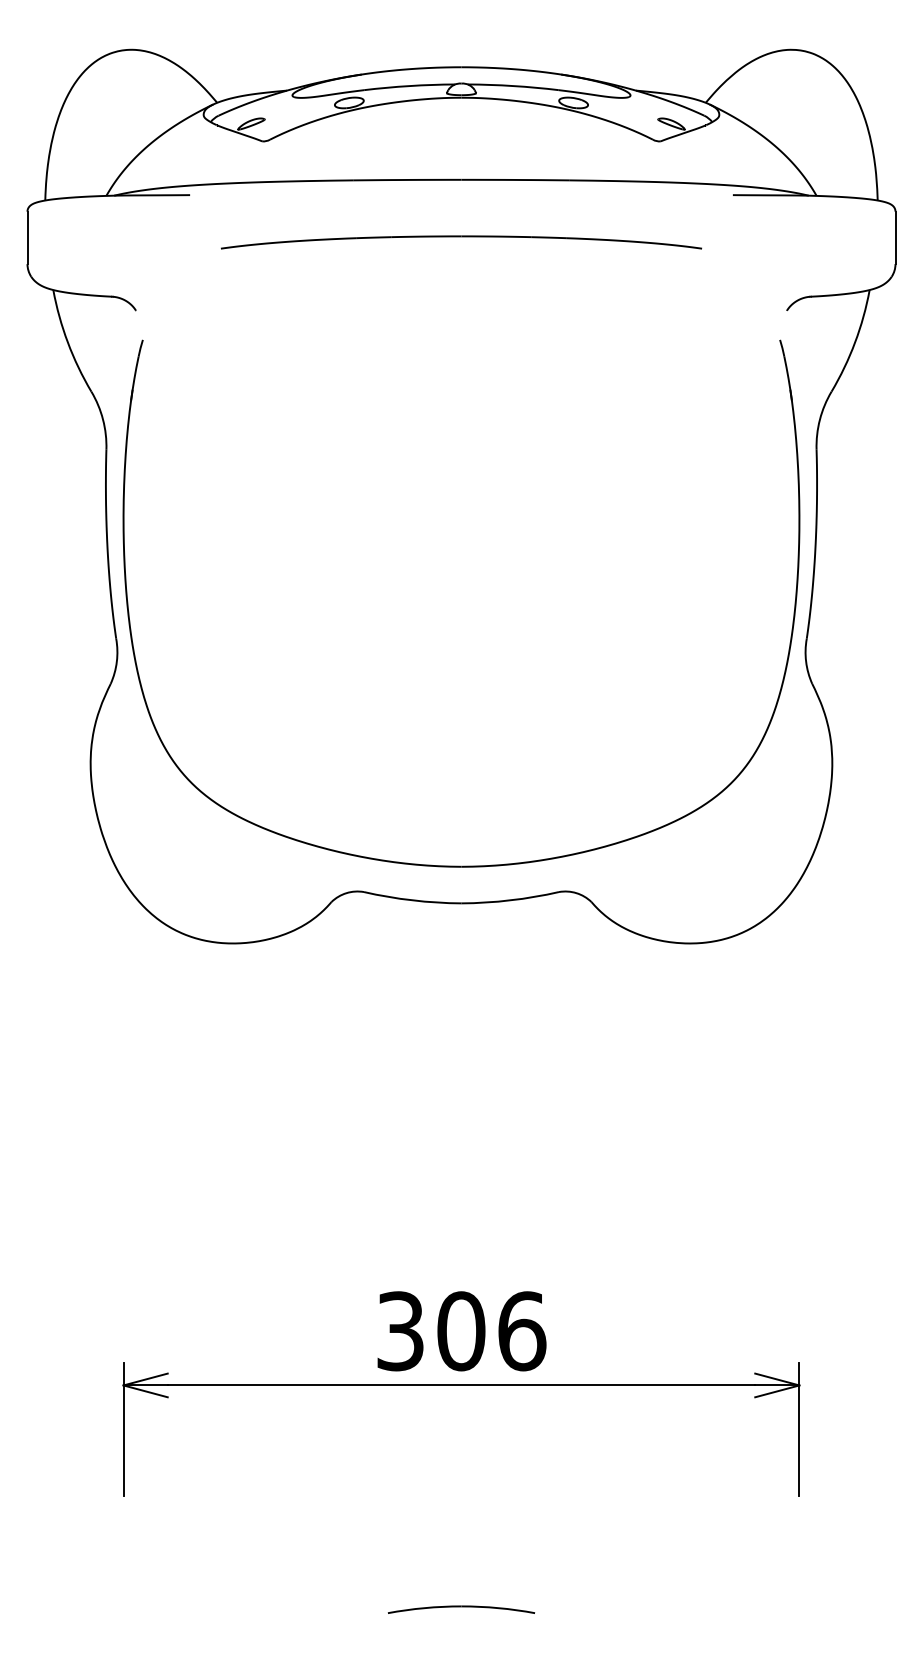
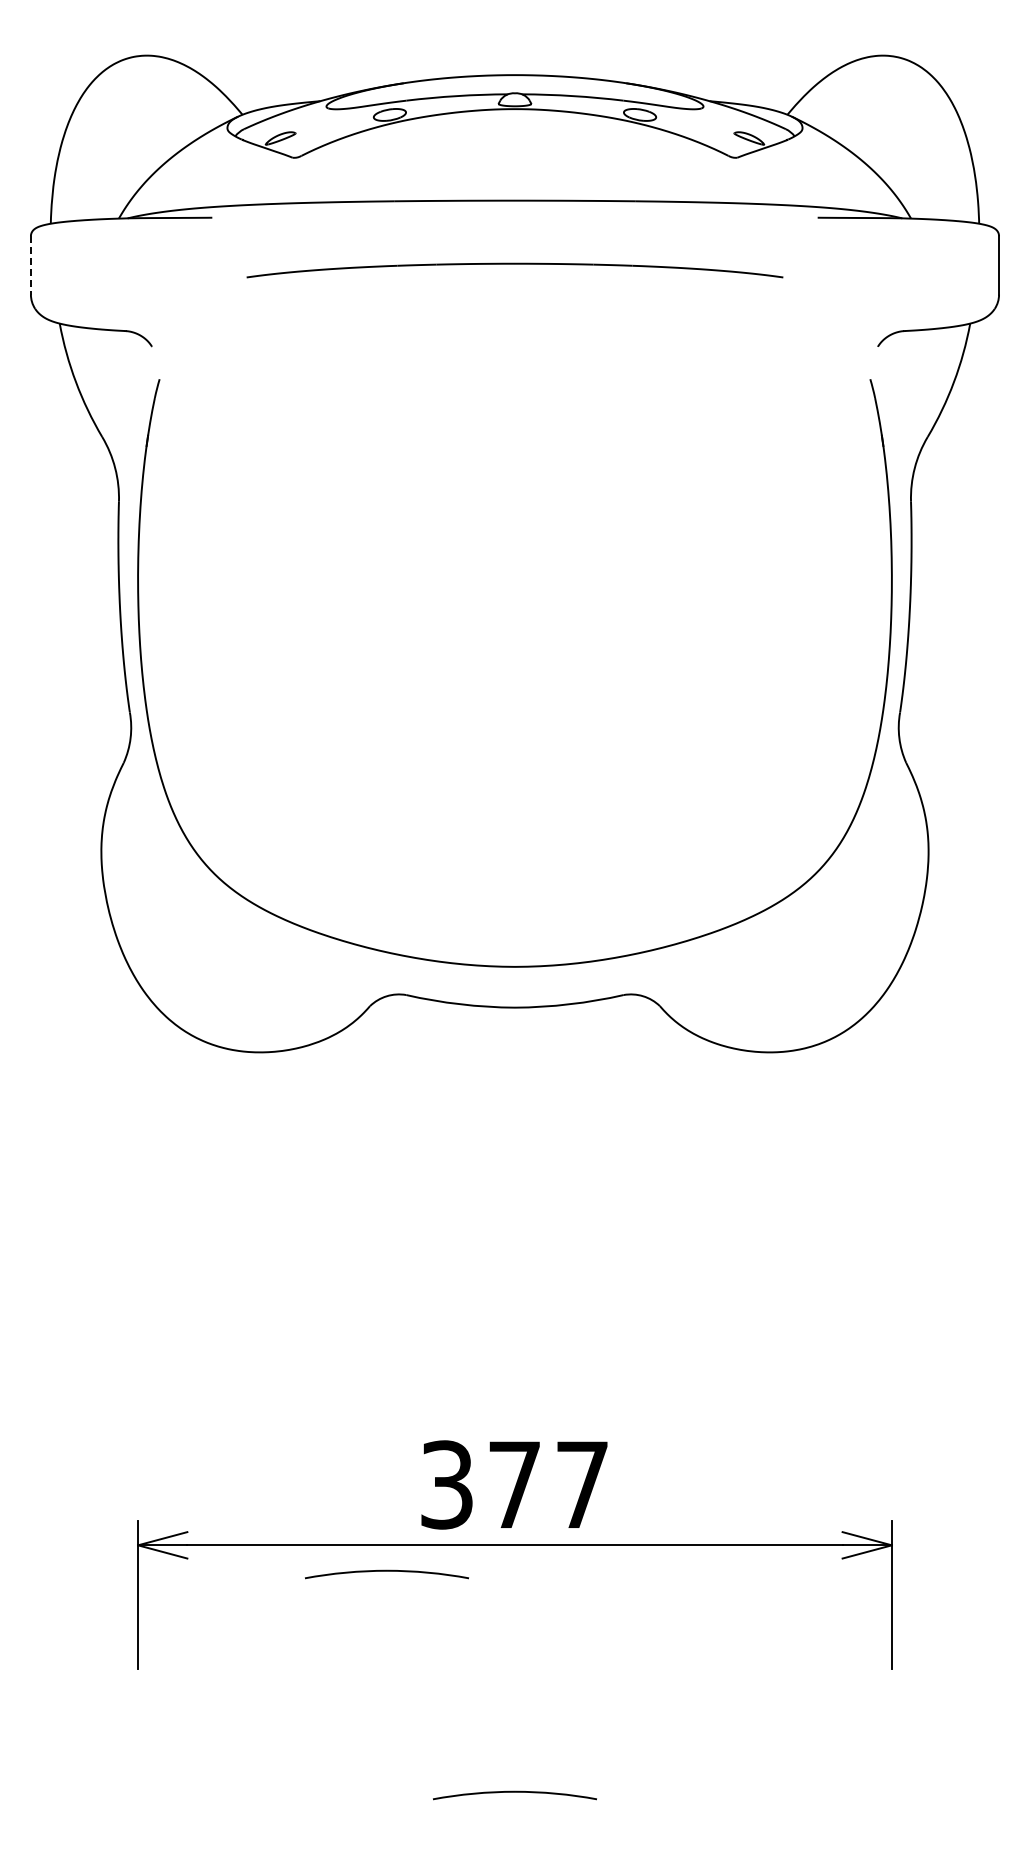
line: (27, 237) -> (30, 265), solid -> dashed
text: (491, 1330) -> (548, 1484), 306 -> 377
part: (346, 1411) -> (386, 1574), added

